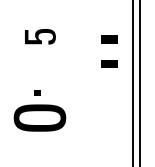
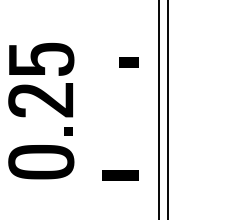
part: (40, 36) -> (41, 59), size x1.67
part: (108, 63) -> (128, 93), removed
fill: (39, 69) -> (40, 100), added
part: (37, 93) -> (68, 131), moved
fill: (102, 127) -> (120, 174), added

